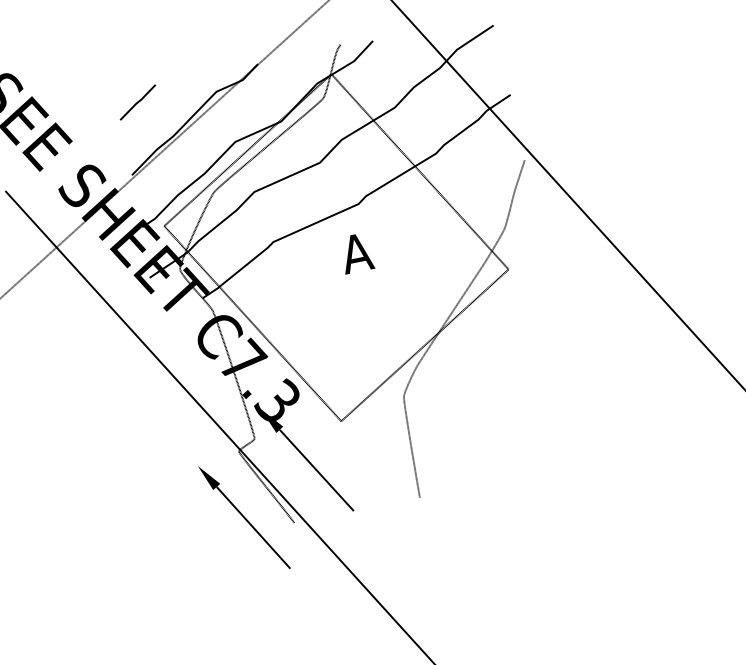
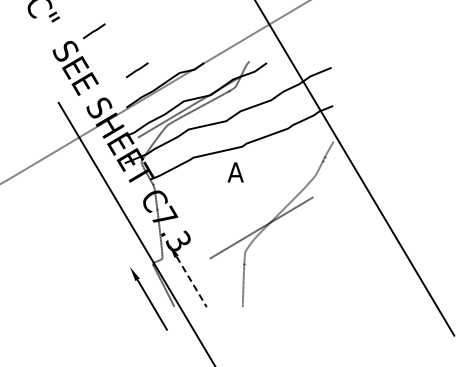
line: (44, 47) -> (94, 31), added
line: (419, 171) -> (277, 136), removed
line: (251, 322) -> (173, 197), removed
line: (316, 471) -> (191, 282), solid -> dashed

